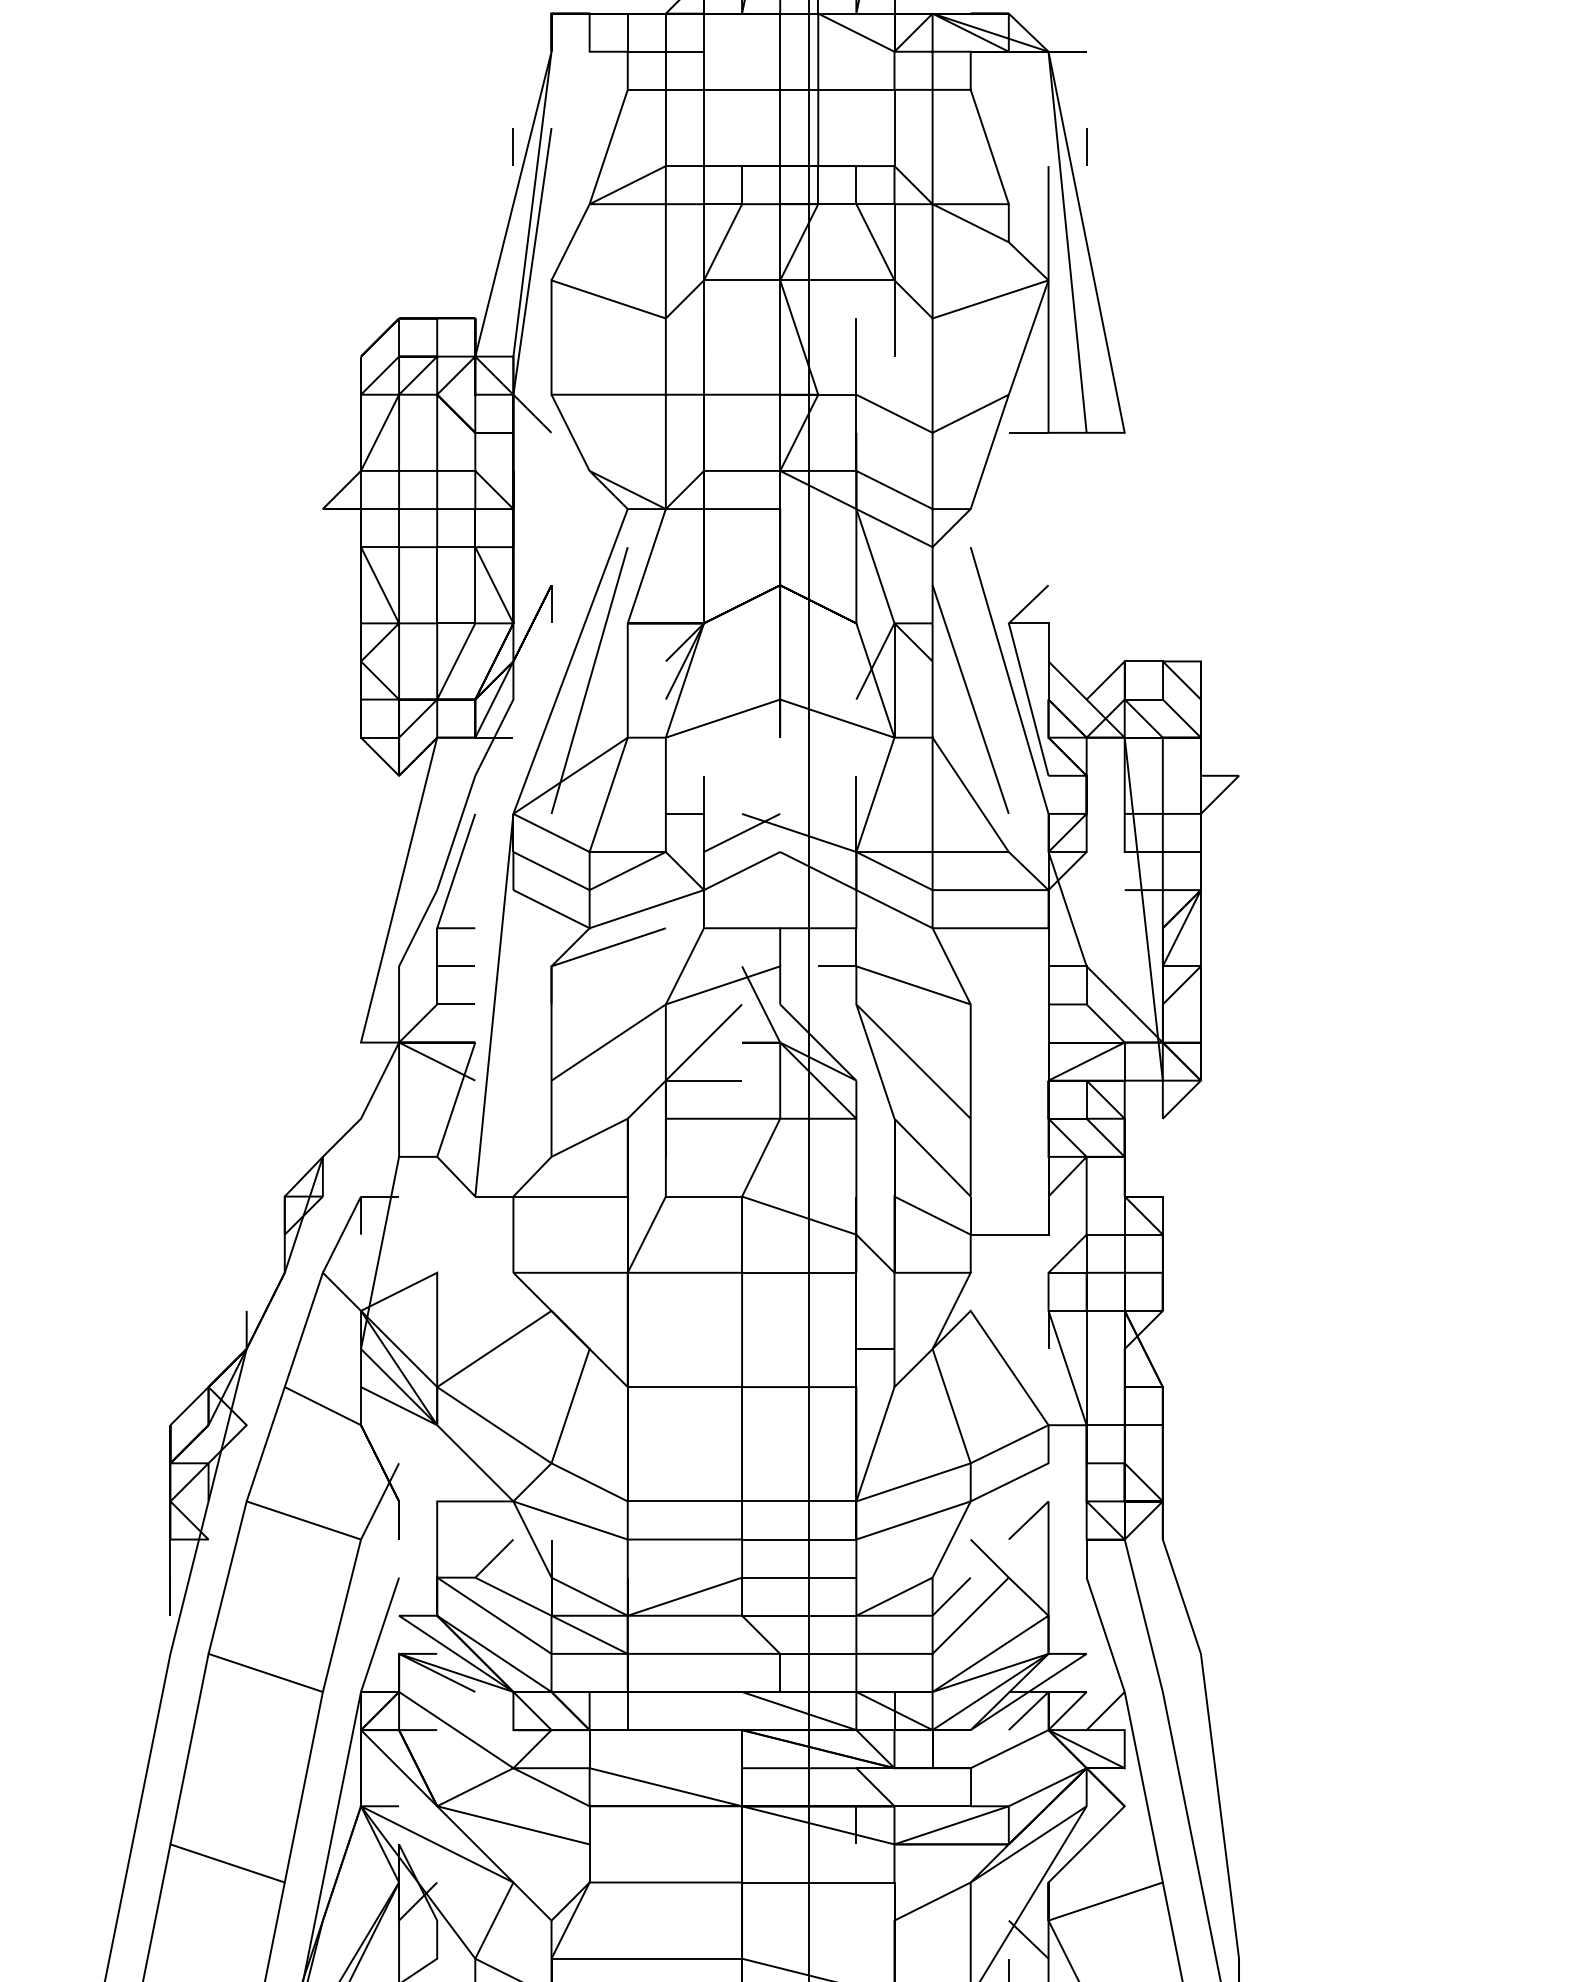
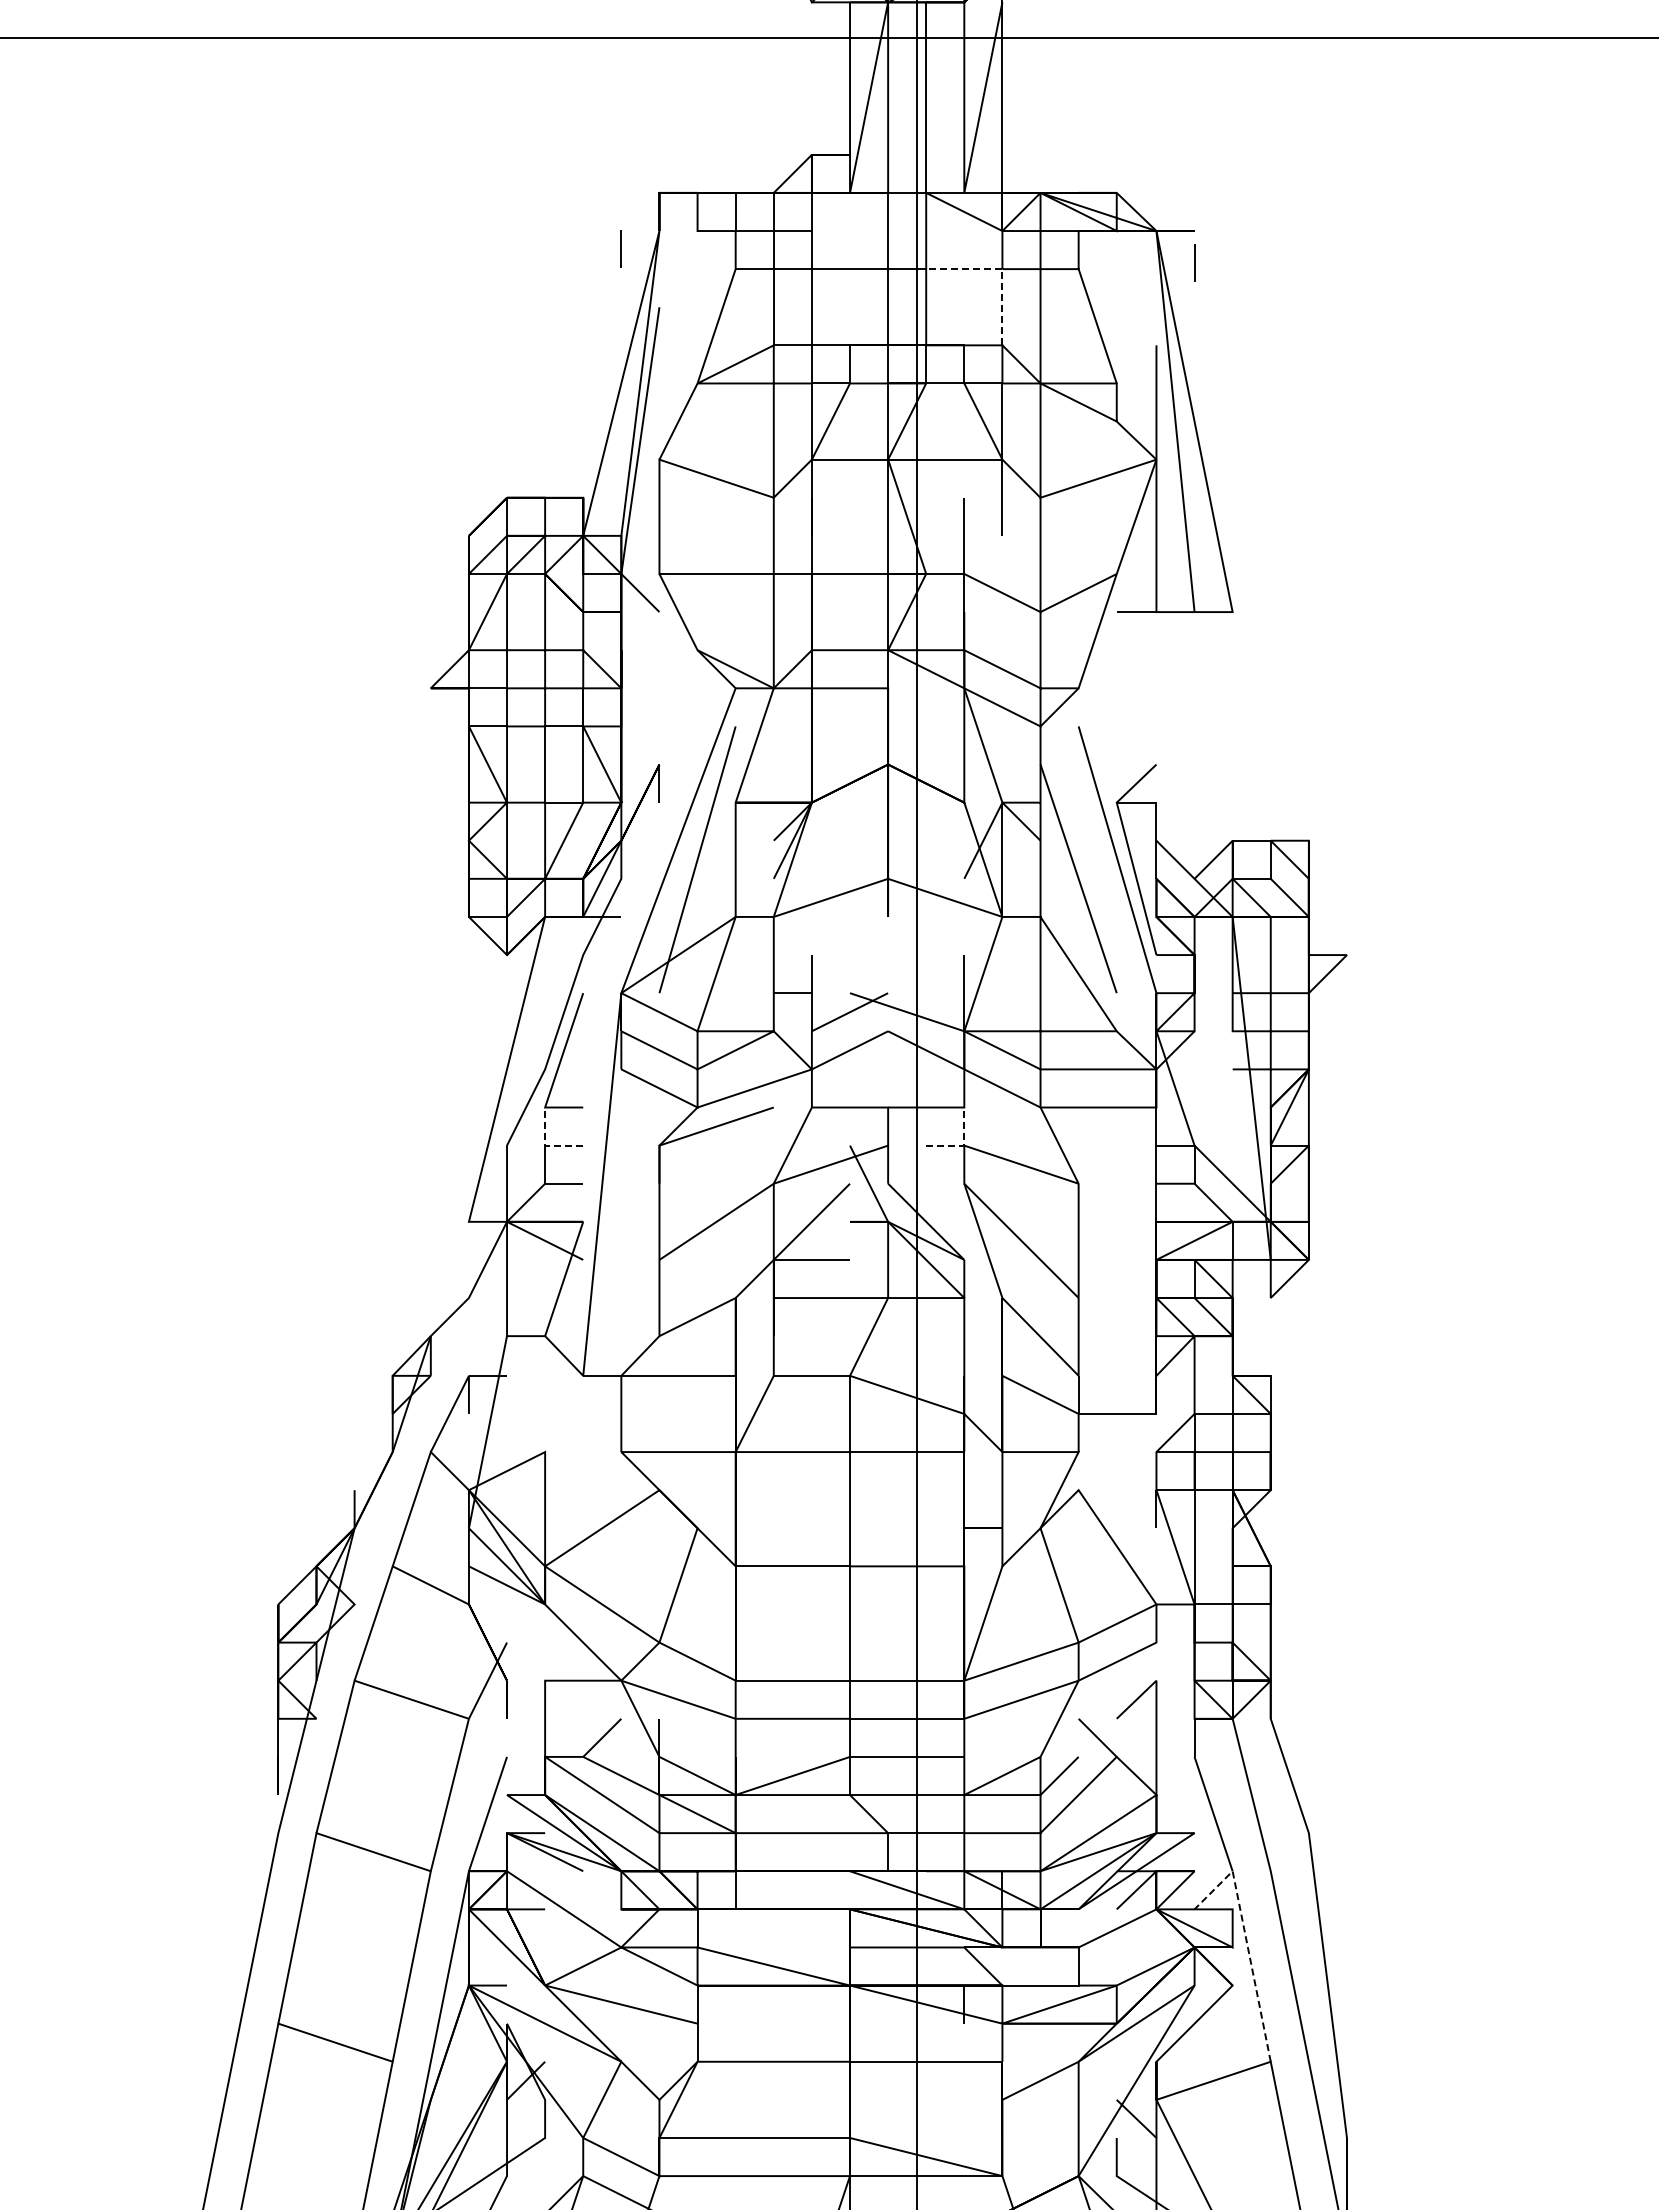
line: (894, 90) -> (1002, 269), solid -> dashed
line: (512, 146) -> (620, 248), moved
line: (1086, 146) -> (1194, 262), moved
line: (437, 966) -> (545, 1145), solid -> dashed
line: (856, 966) -> (964, 1145), solid -> dashed
line: (1138, 1760) -> (1246, 1939), solid -> dashed

